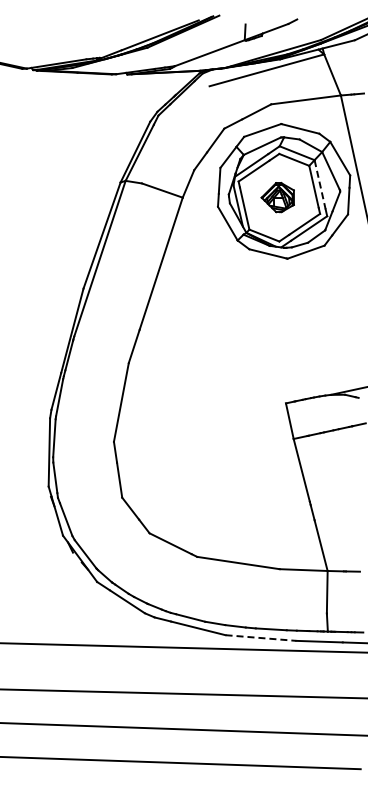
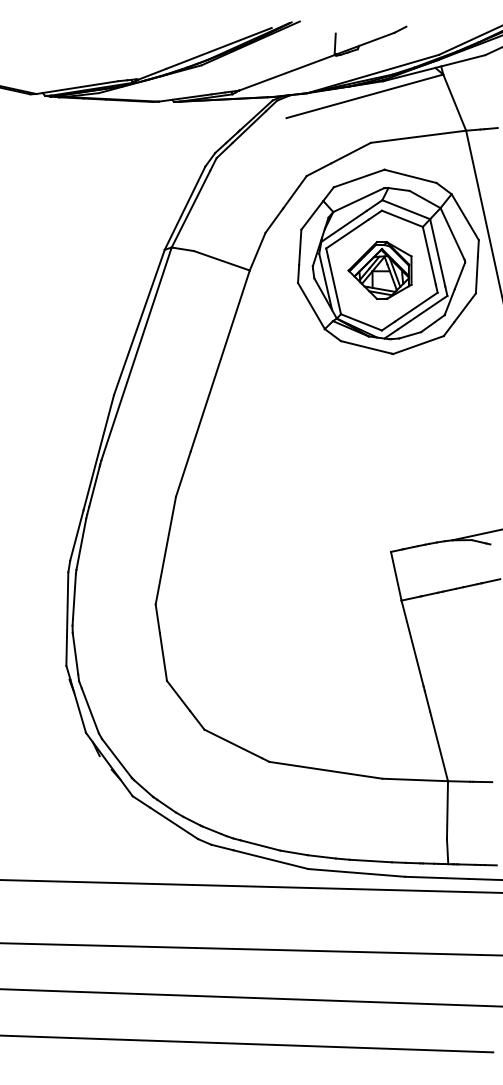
line: (320, 185) -> (438, 253), dashed -> solid
part: (277, 197) -> (379, 270), size x1.43
line: (260, 638) -> (356, 873), dashed -> solid

